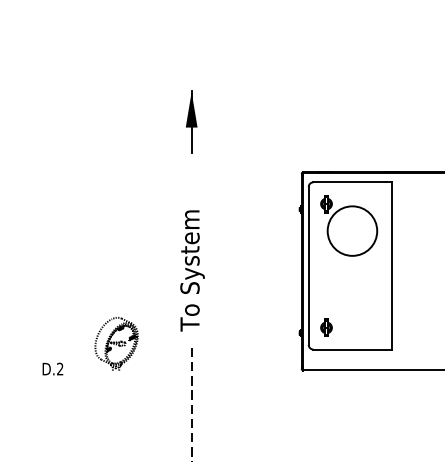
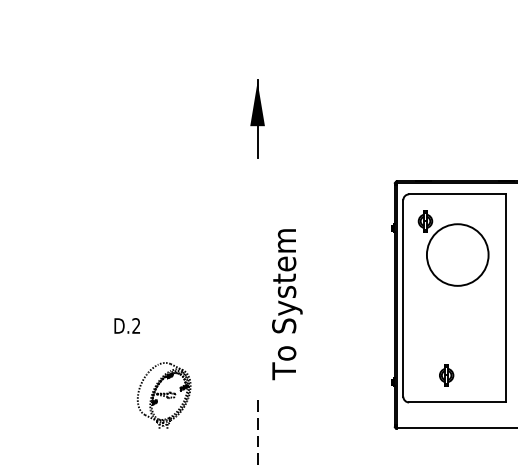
text: (192, 270) -> (287, 304), moved
part: (326, 327) -> (446, 375), moved
text: (52, 368) -> (126, 325), moved

